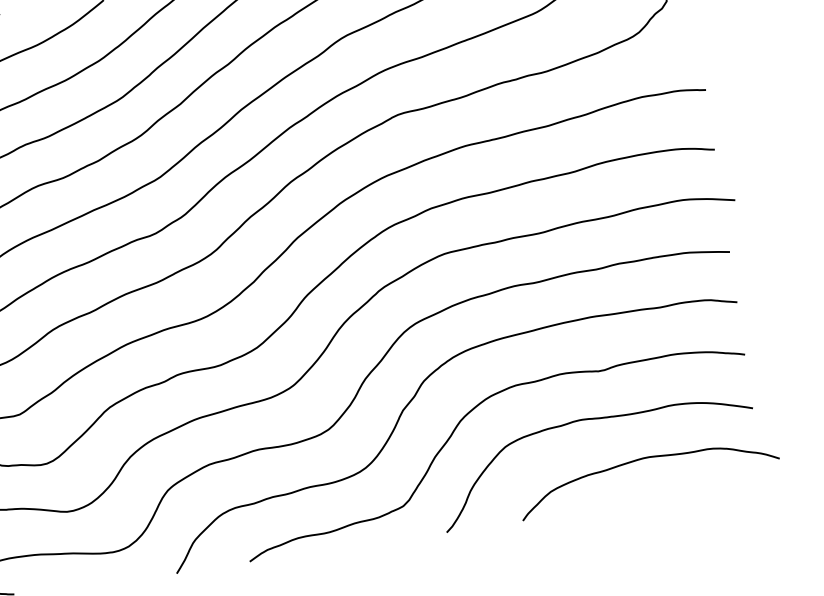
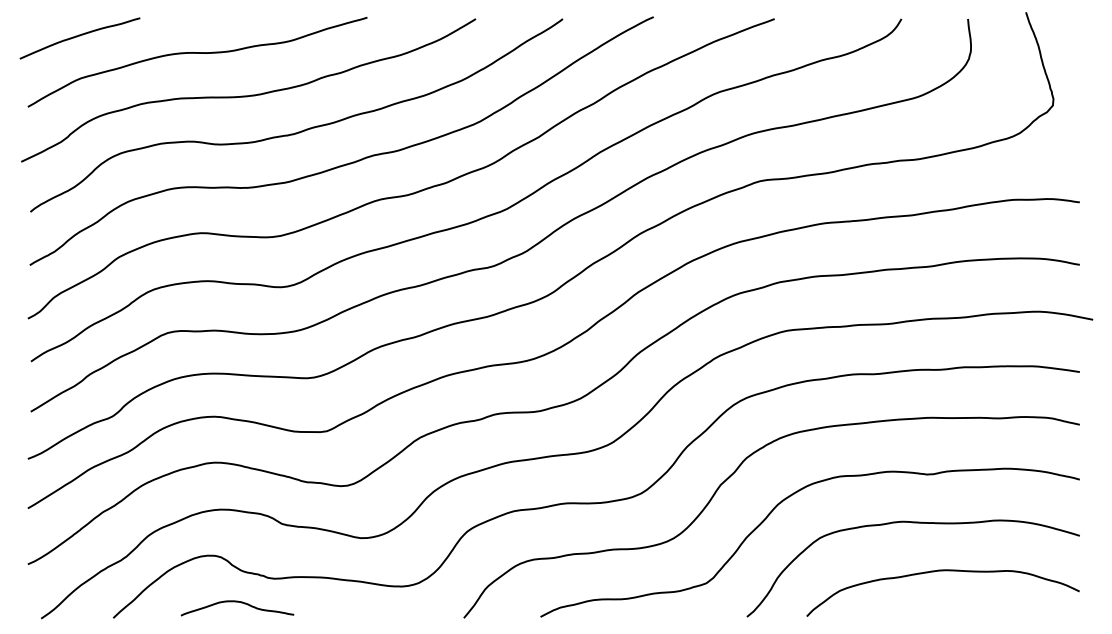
curve: (646, 458) -> (942, 571), moved

